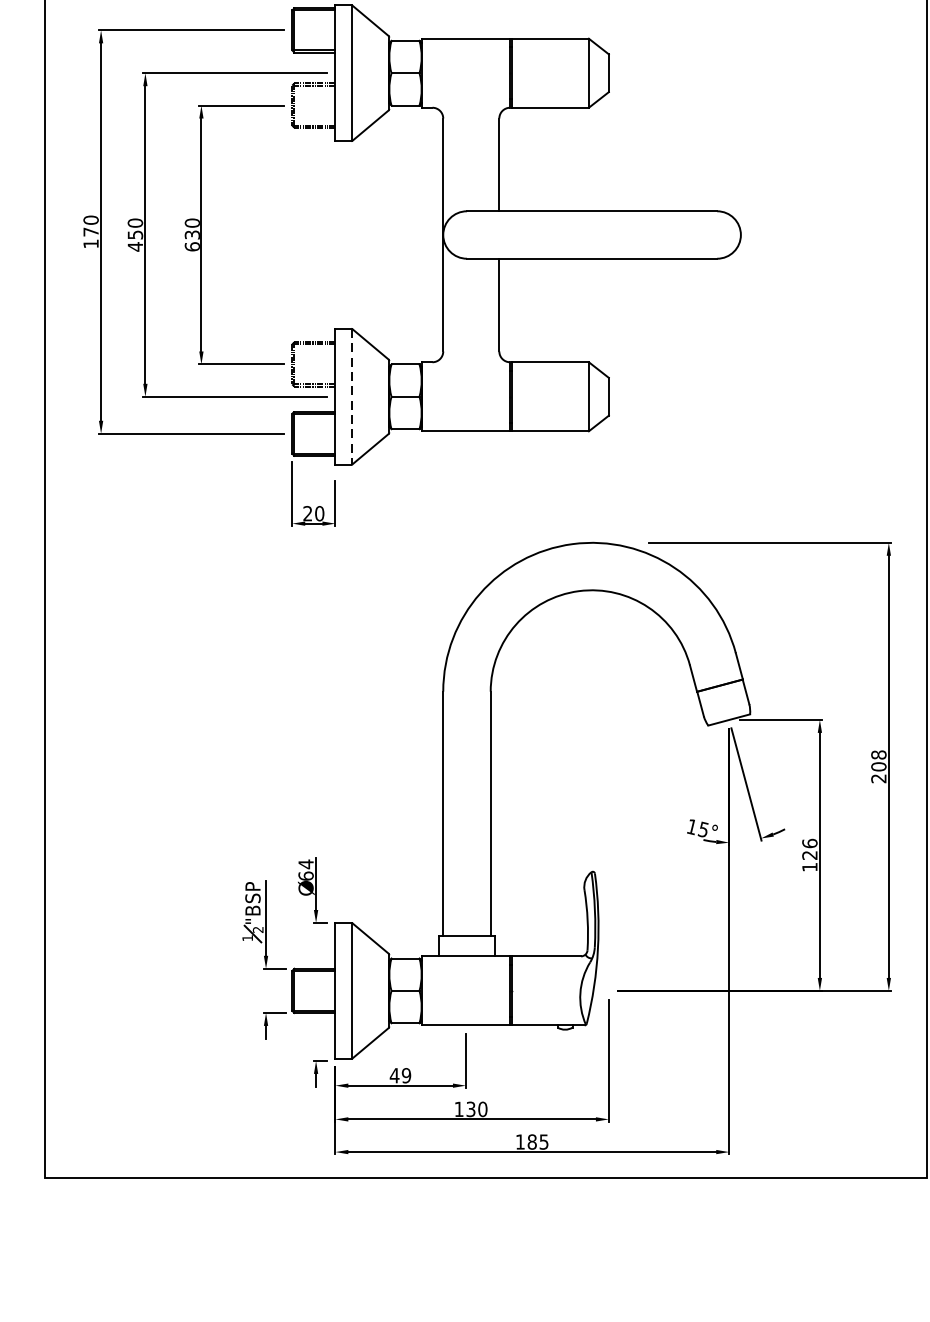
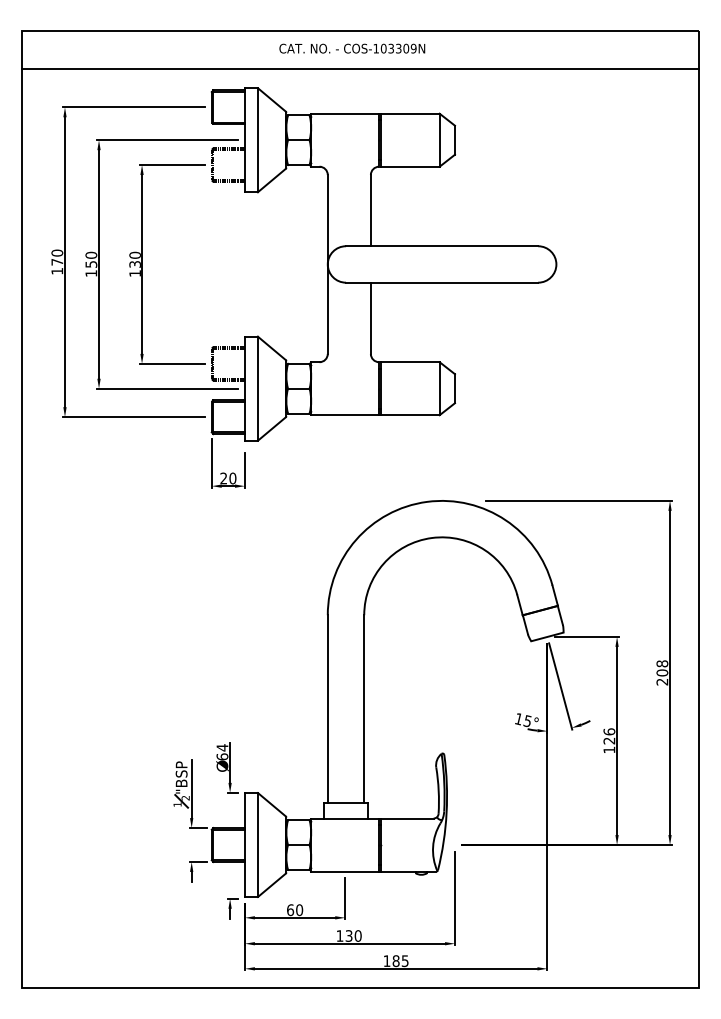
text: (135, 246) -> (91, 273), 450 -> 150
text: (191, 246) -> (134, 273), 630 -> 130
line: (351, 397) -> (257, 389), dashed -> solid
text: (399, 1076) -> (294, 910), 49 -> 60

